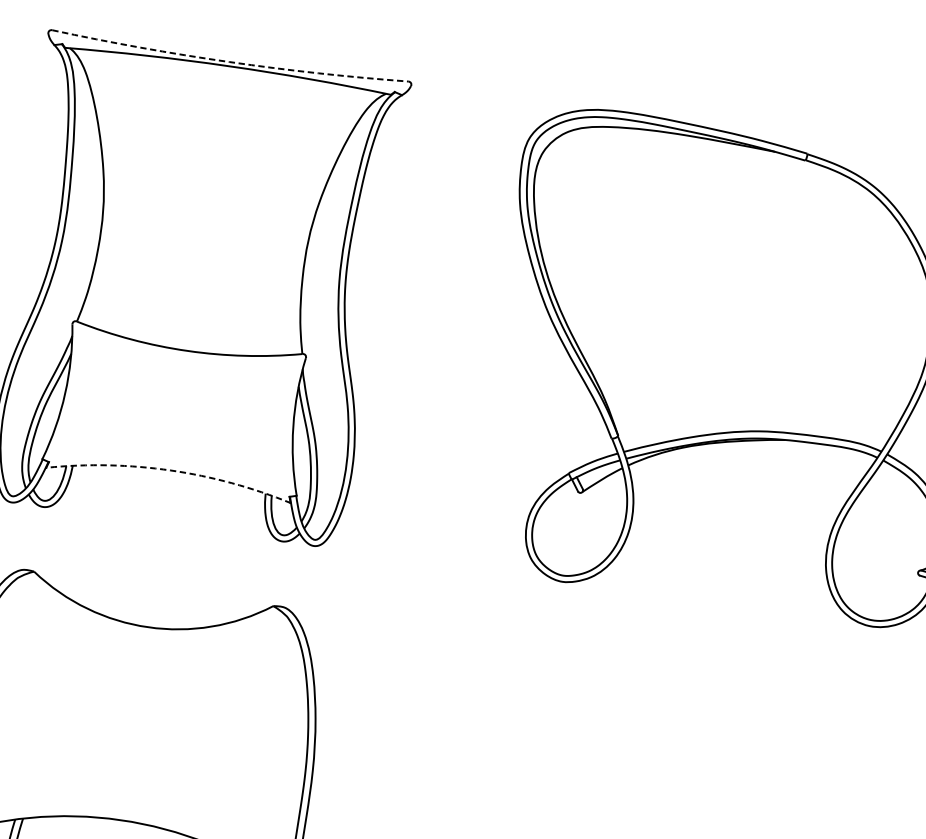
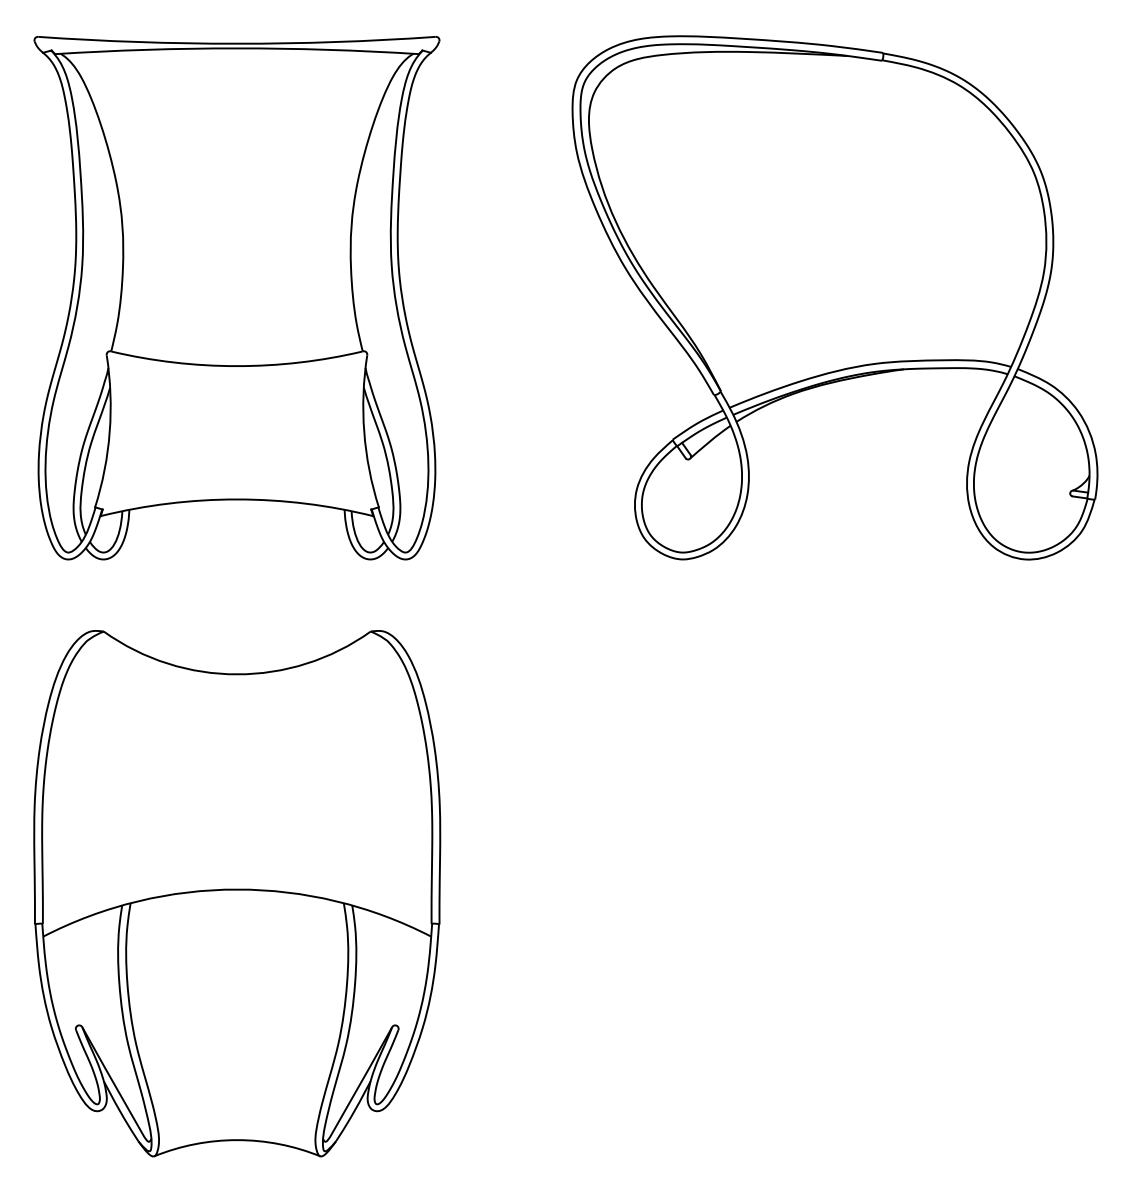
arc: (229, 61) -> (236, 43), dashed -> solid
arc: (171, 470) -> (237, 499), dashed -> solid

